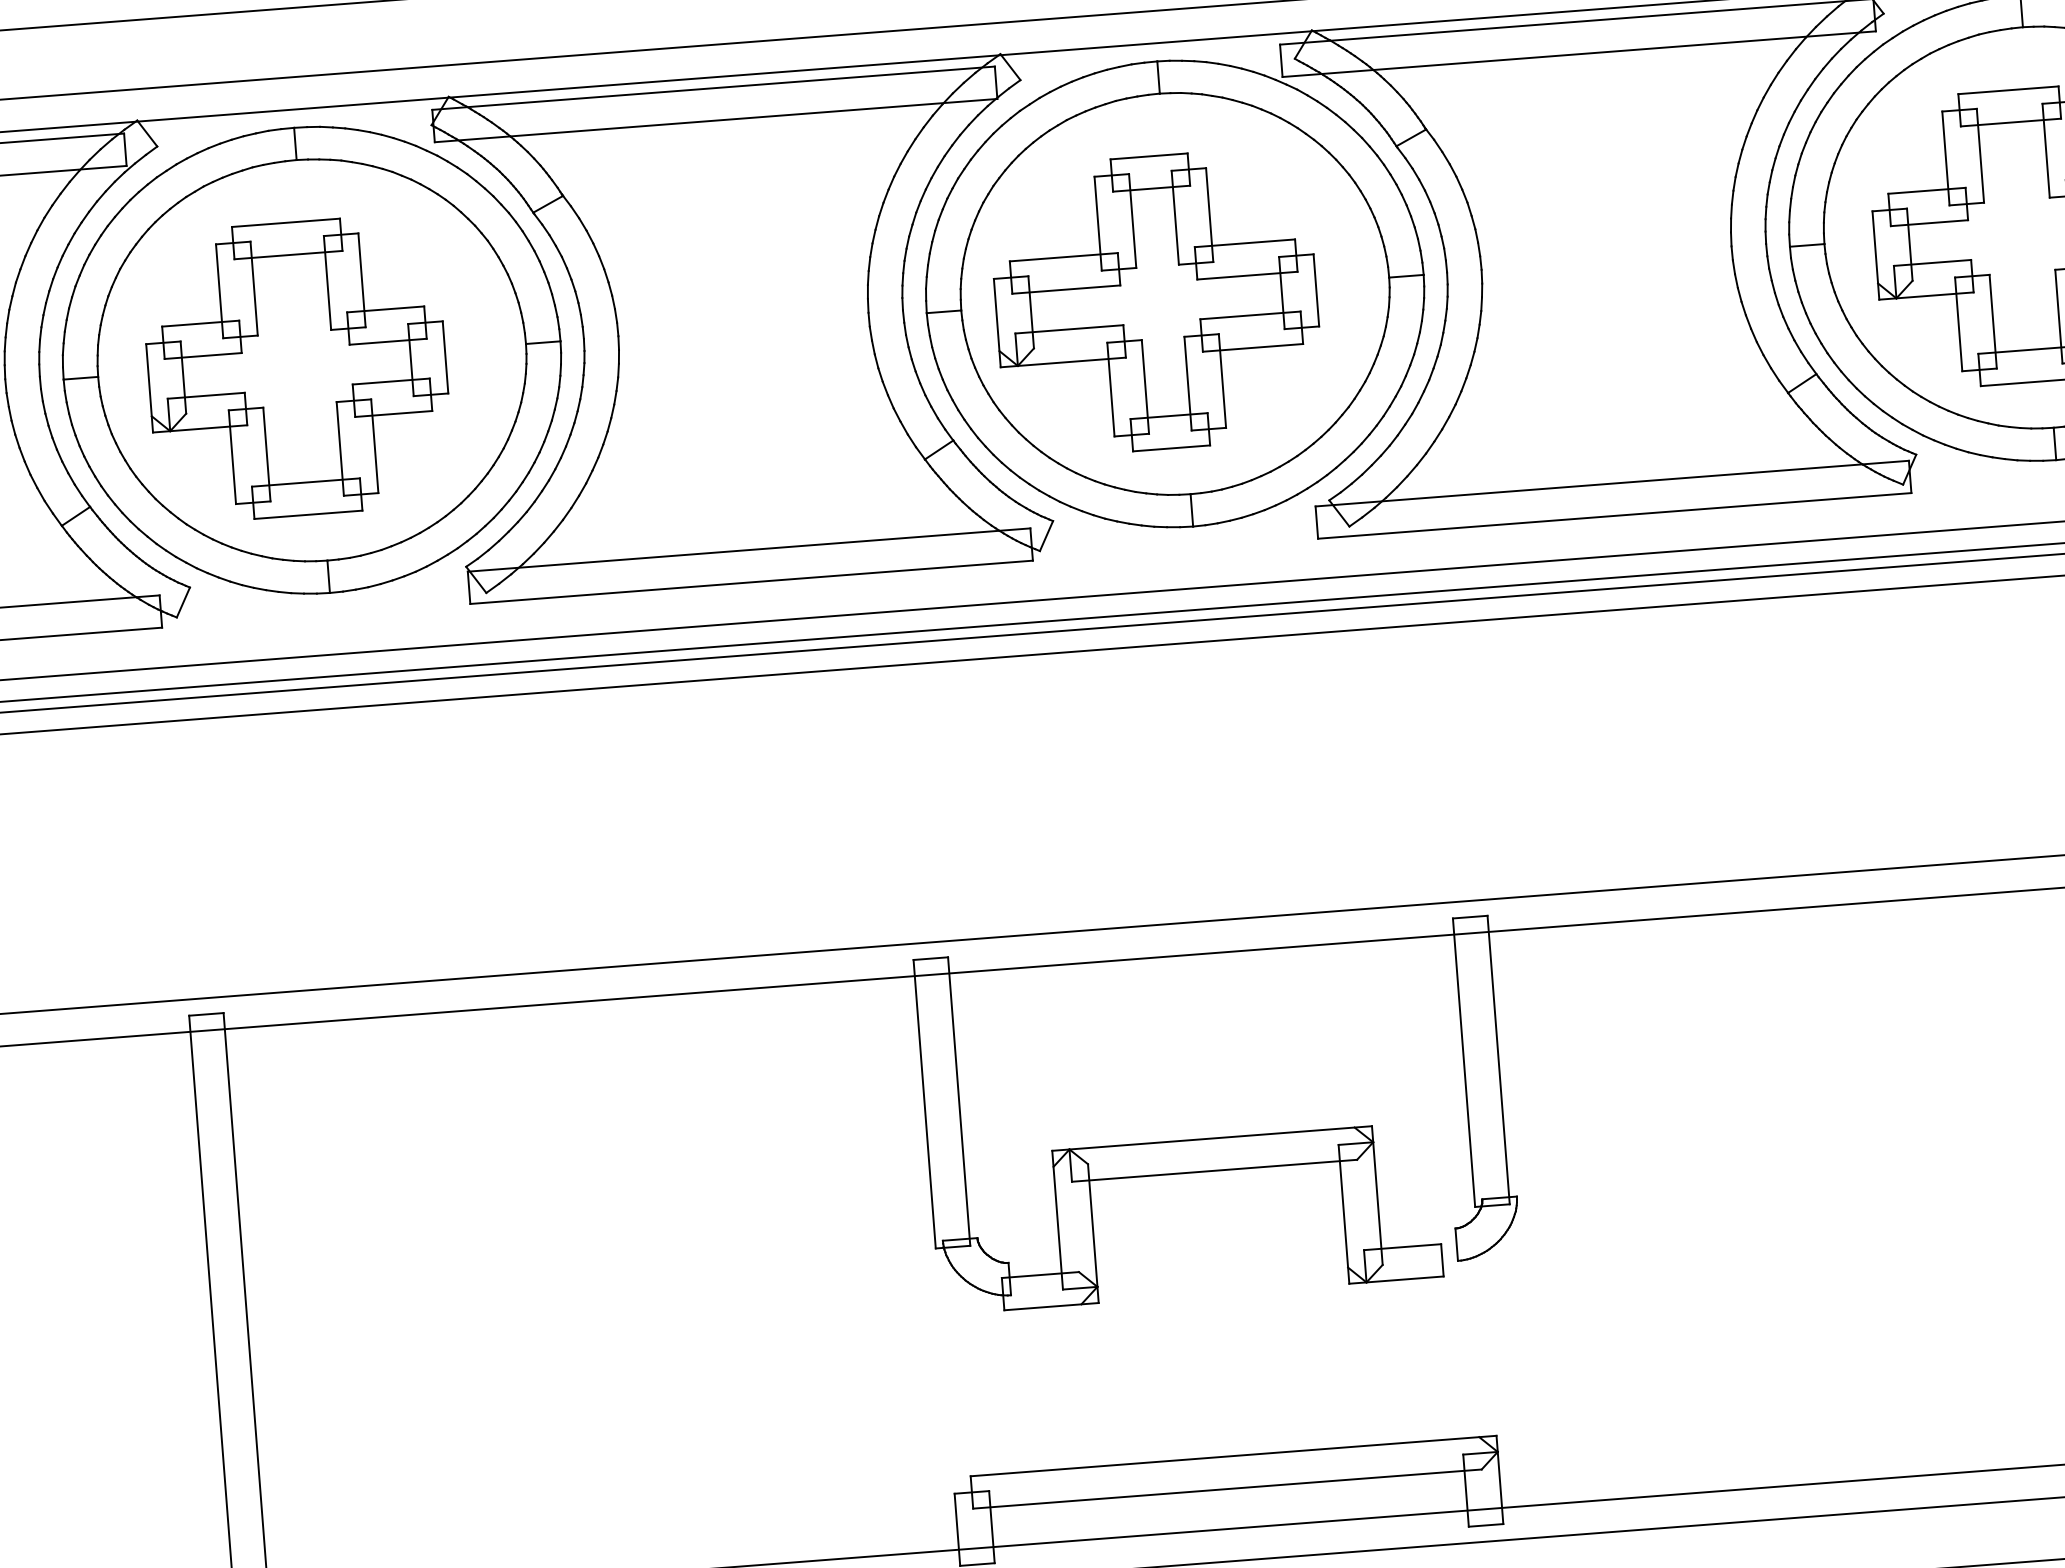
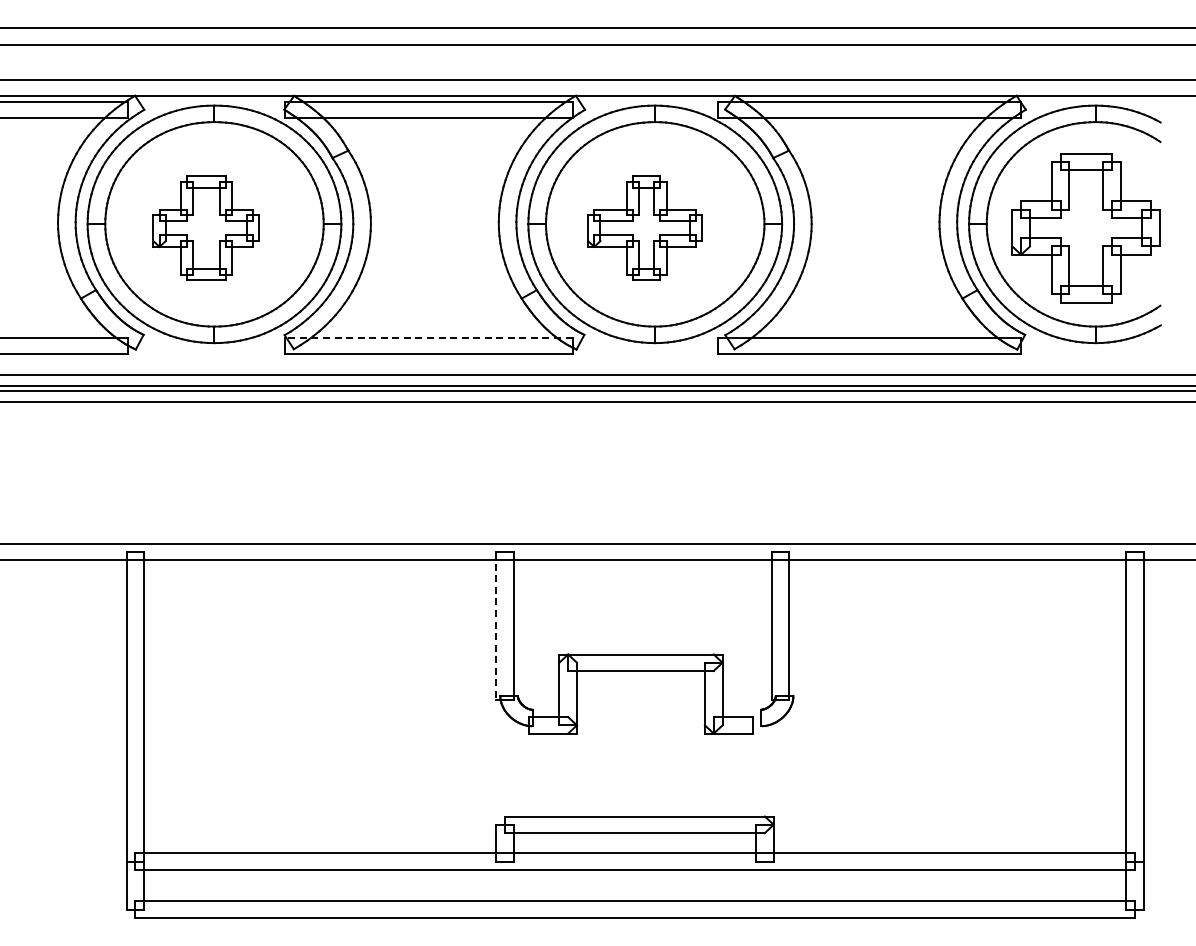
part: (1154, 303) -> (644, 228), size x0.7
part: (295, 369) -> (205, 228), size x0.7
line: (748, 549) -> (428, 337), solid -> dashed
line: (924, 1103) -> (496, 625), solid -> dashed

